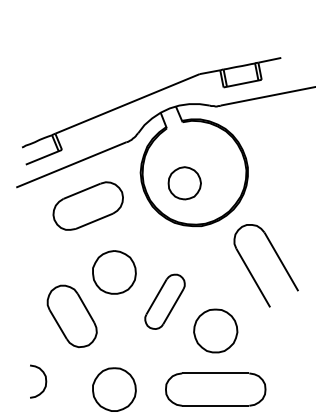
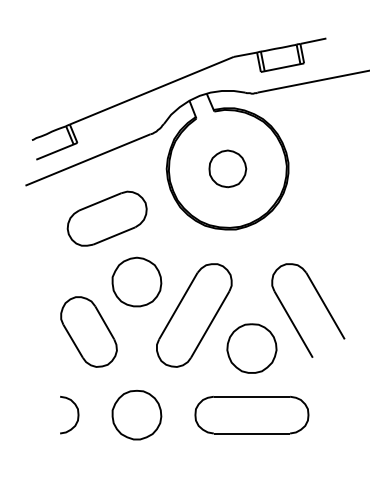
part: (184, 182) -> (227, 168), moved
part: (87, 205) -> (106, 218), moved
part: (277, 257) -> (321, 301), moved
part: (165, 301) -> (194, 315), size x1.67
curve: (45, 381) -> (77, 414), moved

